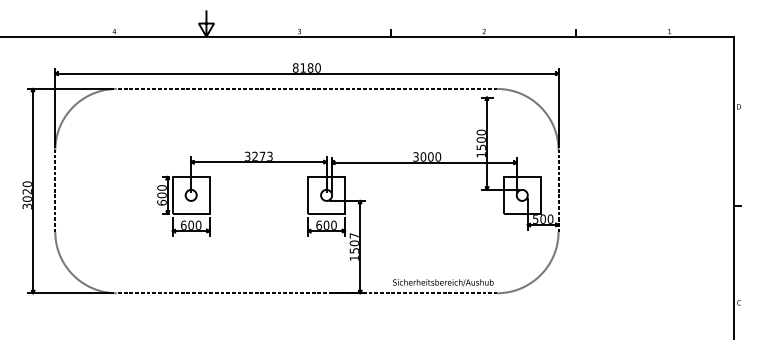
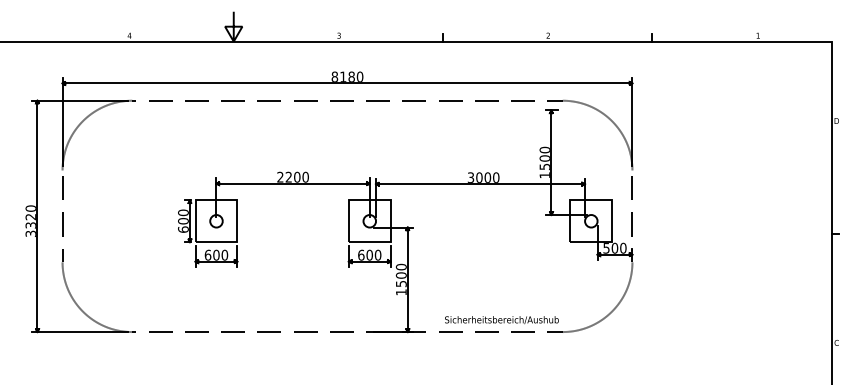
text: (258, 155) -> (292, 176), 3273 -> 2200
text: (26, 198) -> (30, 224), 3020 -> 3320
text: (353, 235) -> (400, 266), 1507 -> 1500

